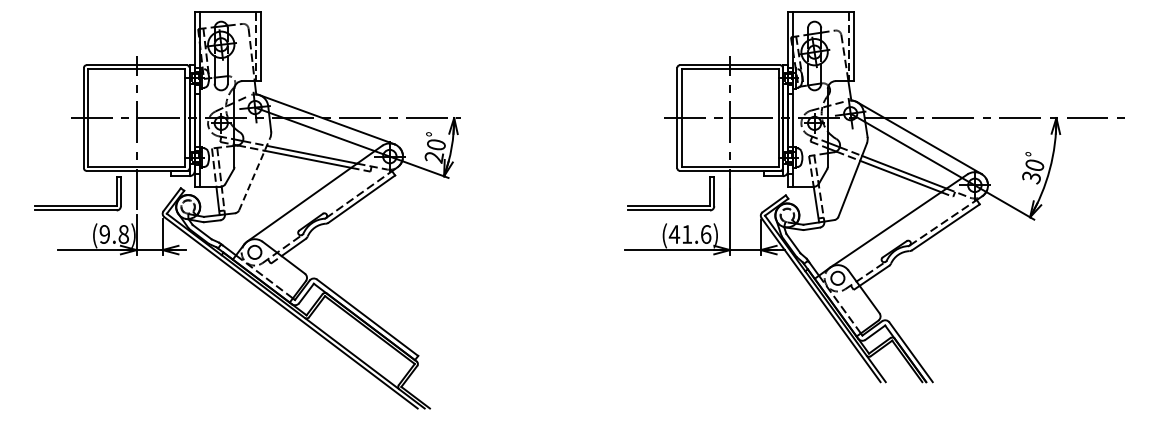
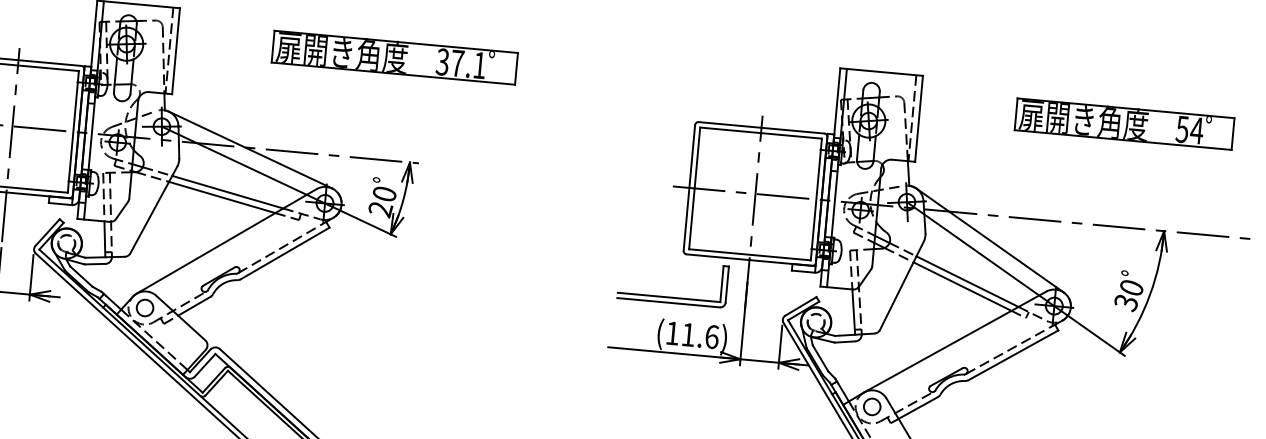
part: (434, 35) -> (394, 56), added
part: (1017, 35) -> (1124, 123), added
line: (254, 173) -> (153, 209), dashed -> solid
text: (674, 234) -> (672, 333), (41.6) -> (11.6)

